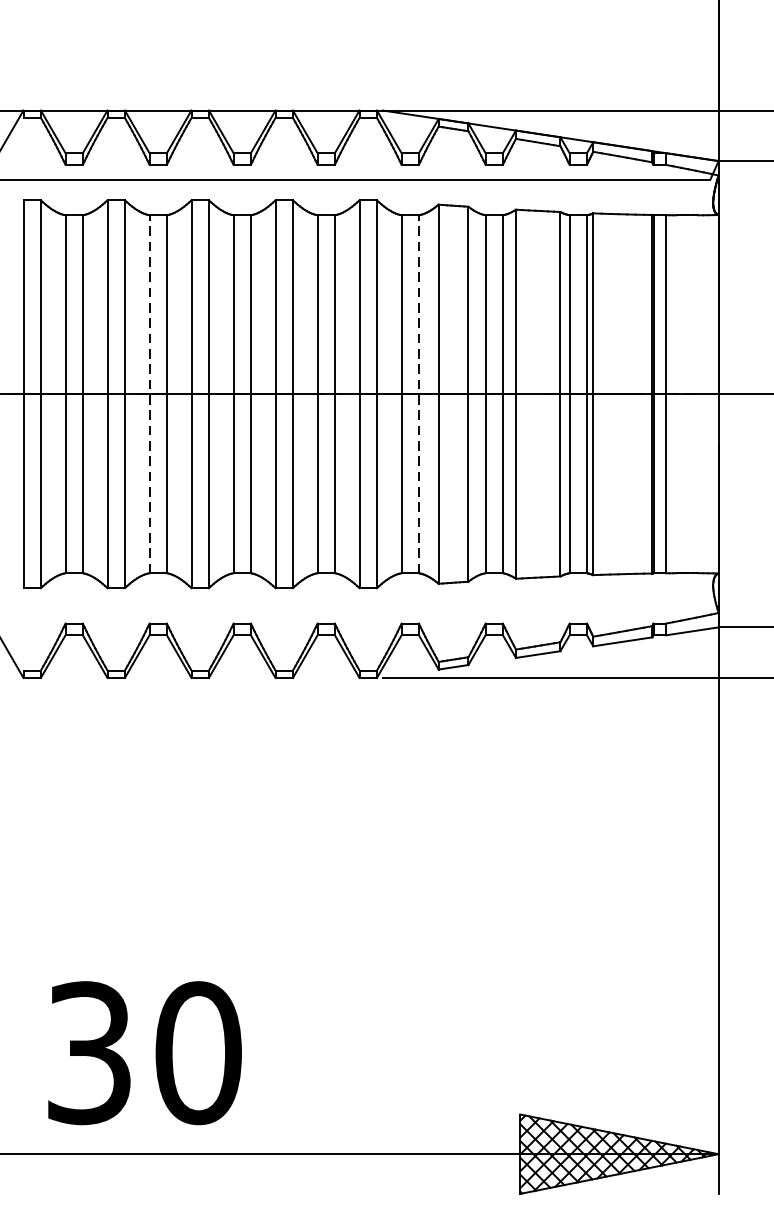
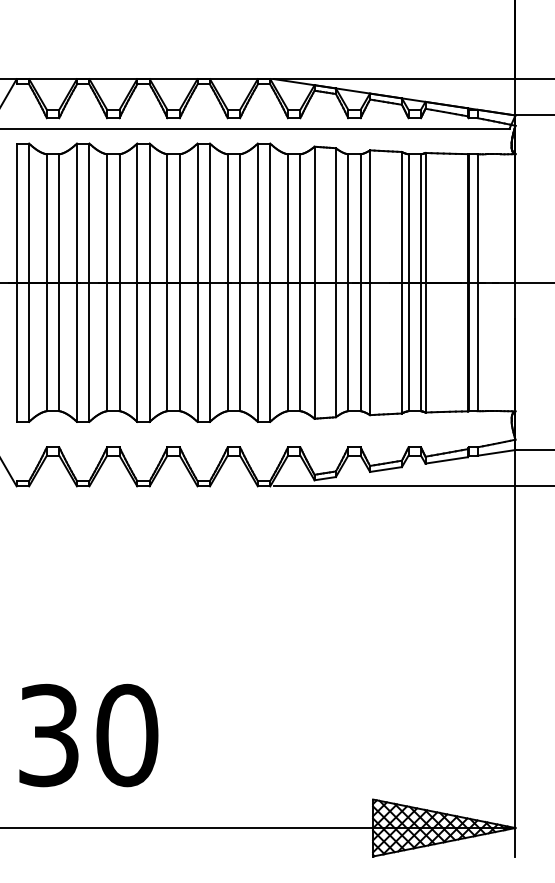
line: (150, 393) -> (107, 282), dashed -> solid
line: (419, 393) -> (300, 282), dashed -> solid
text: (144, 1053) -> (88, 735), moved

